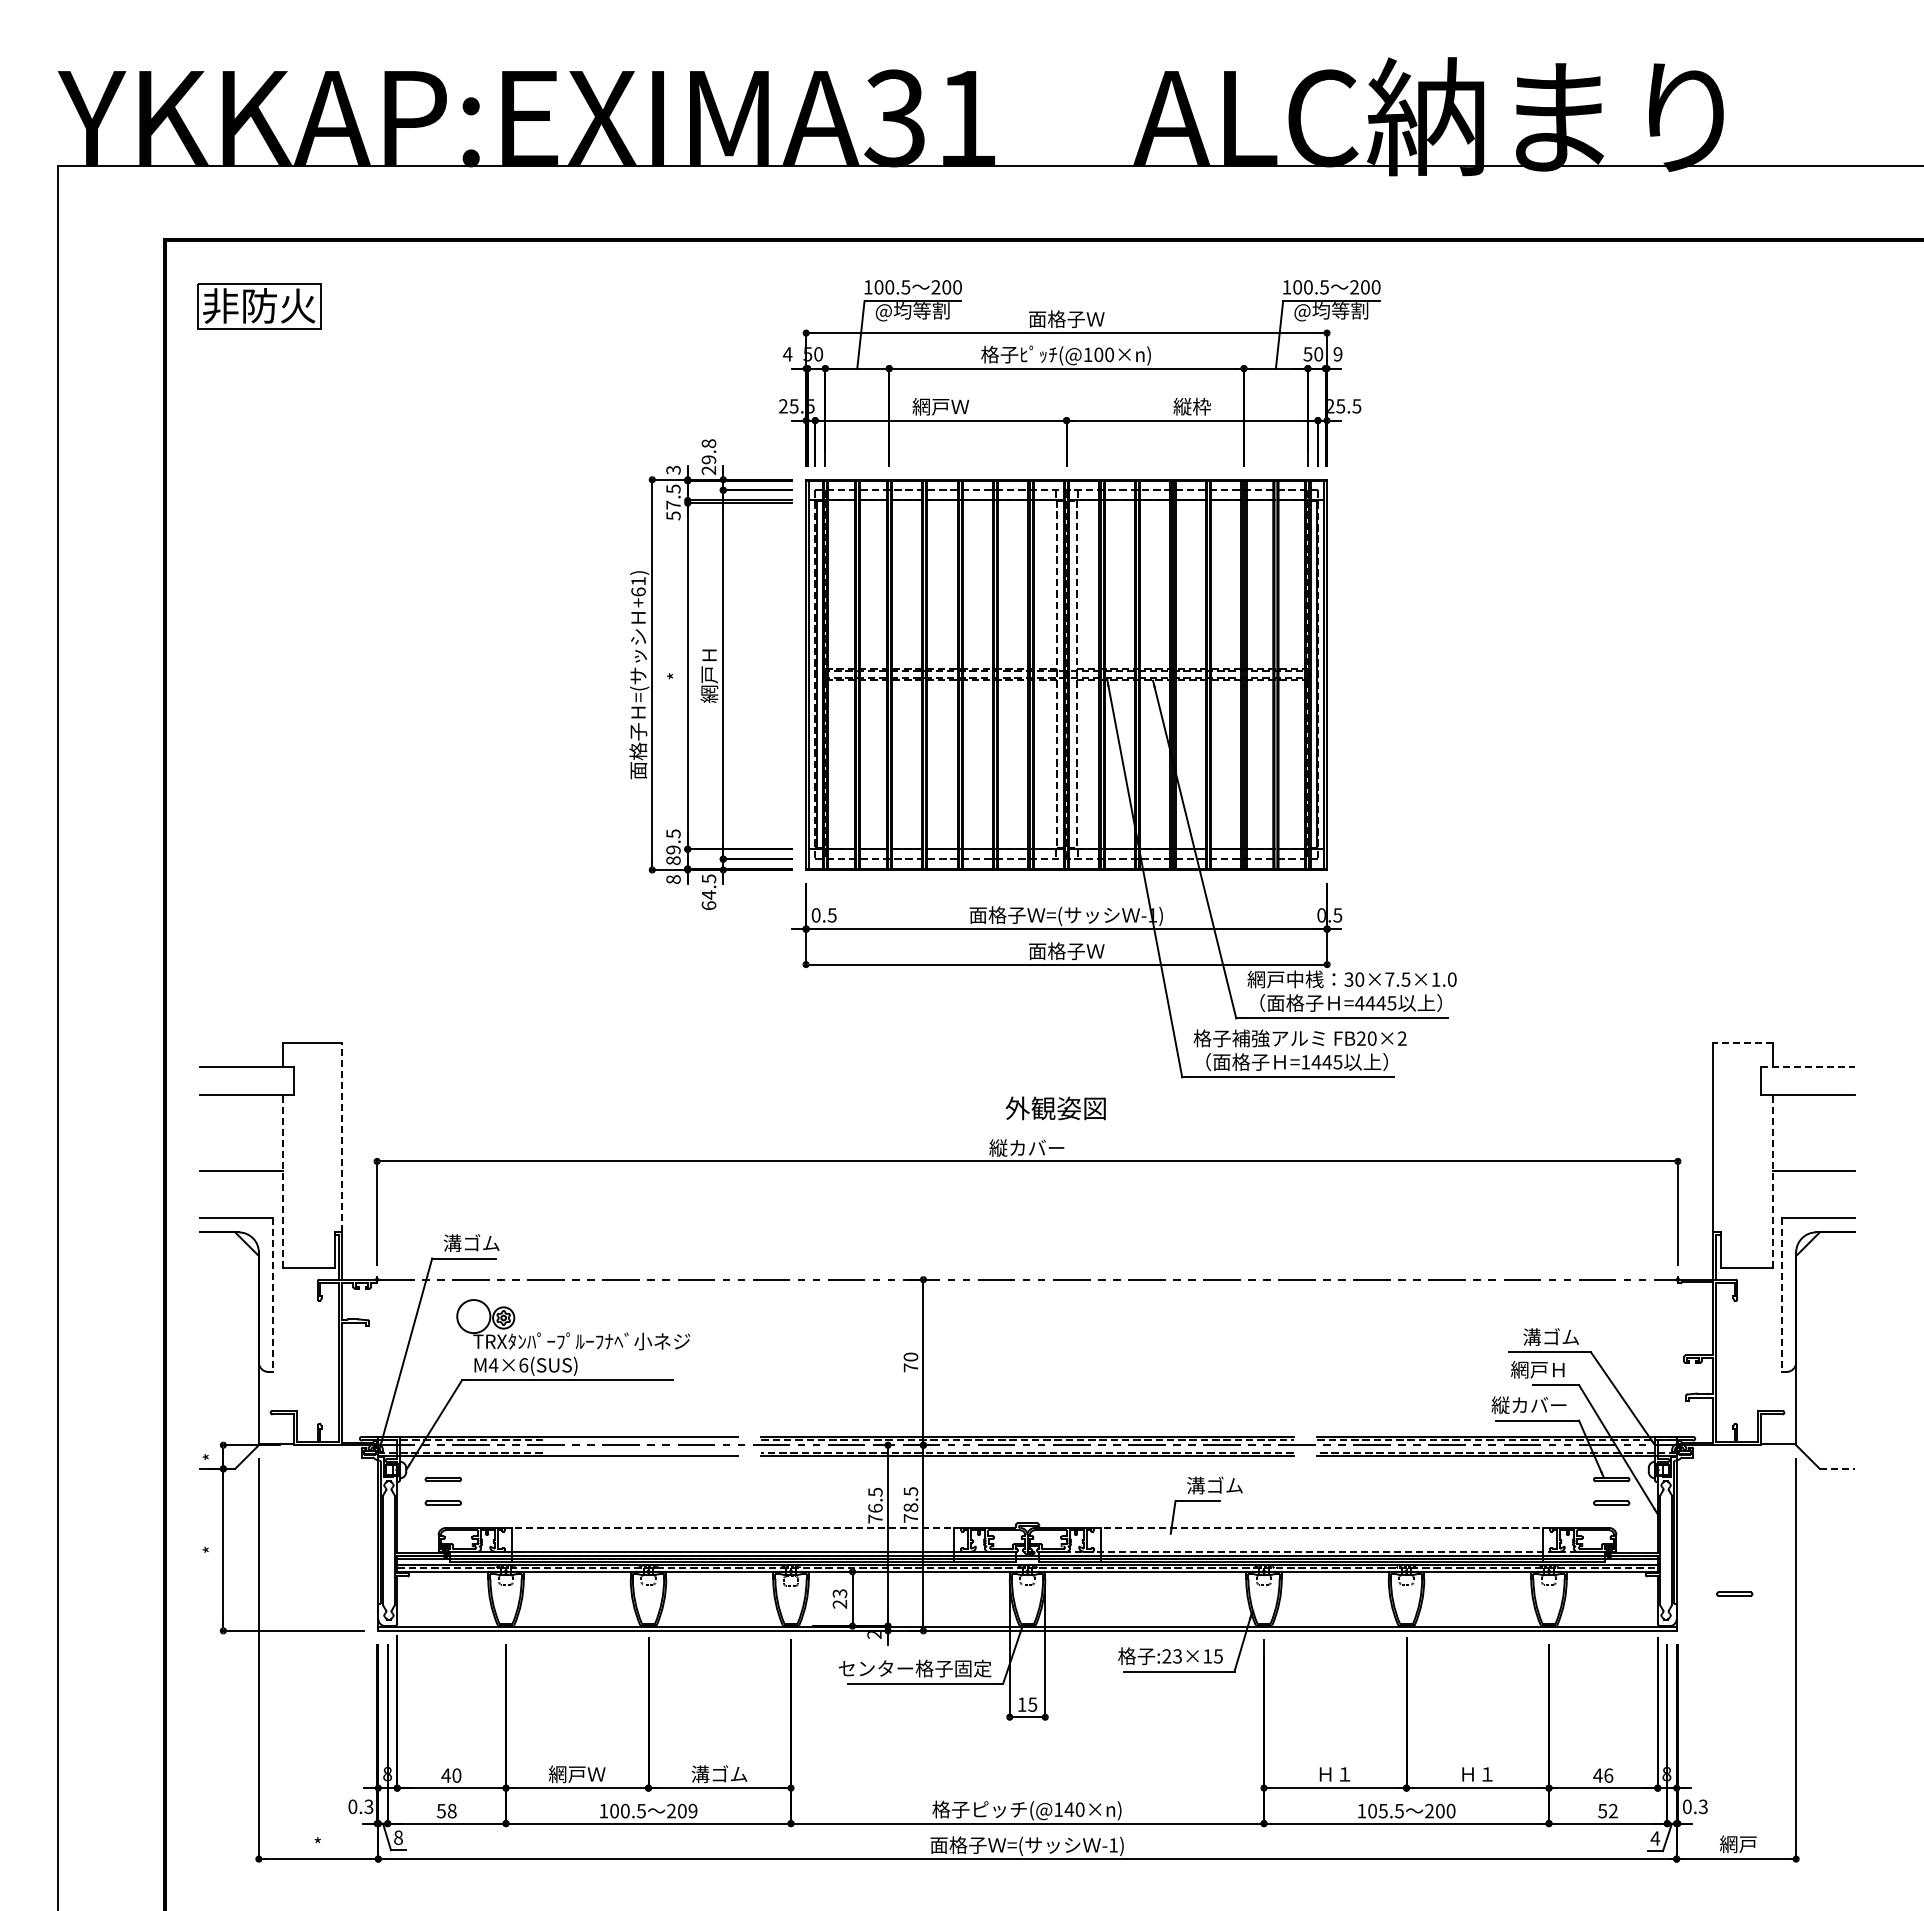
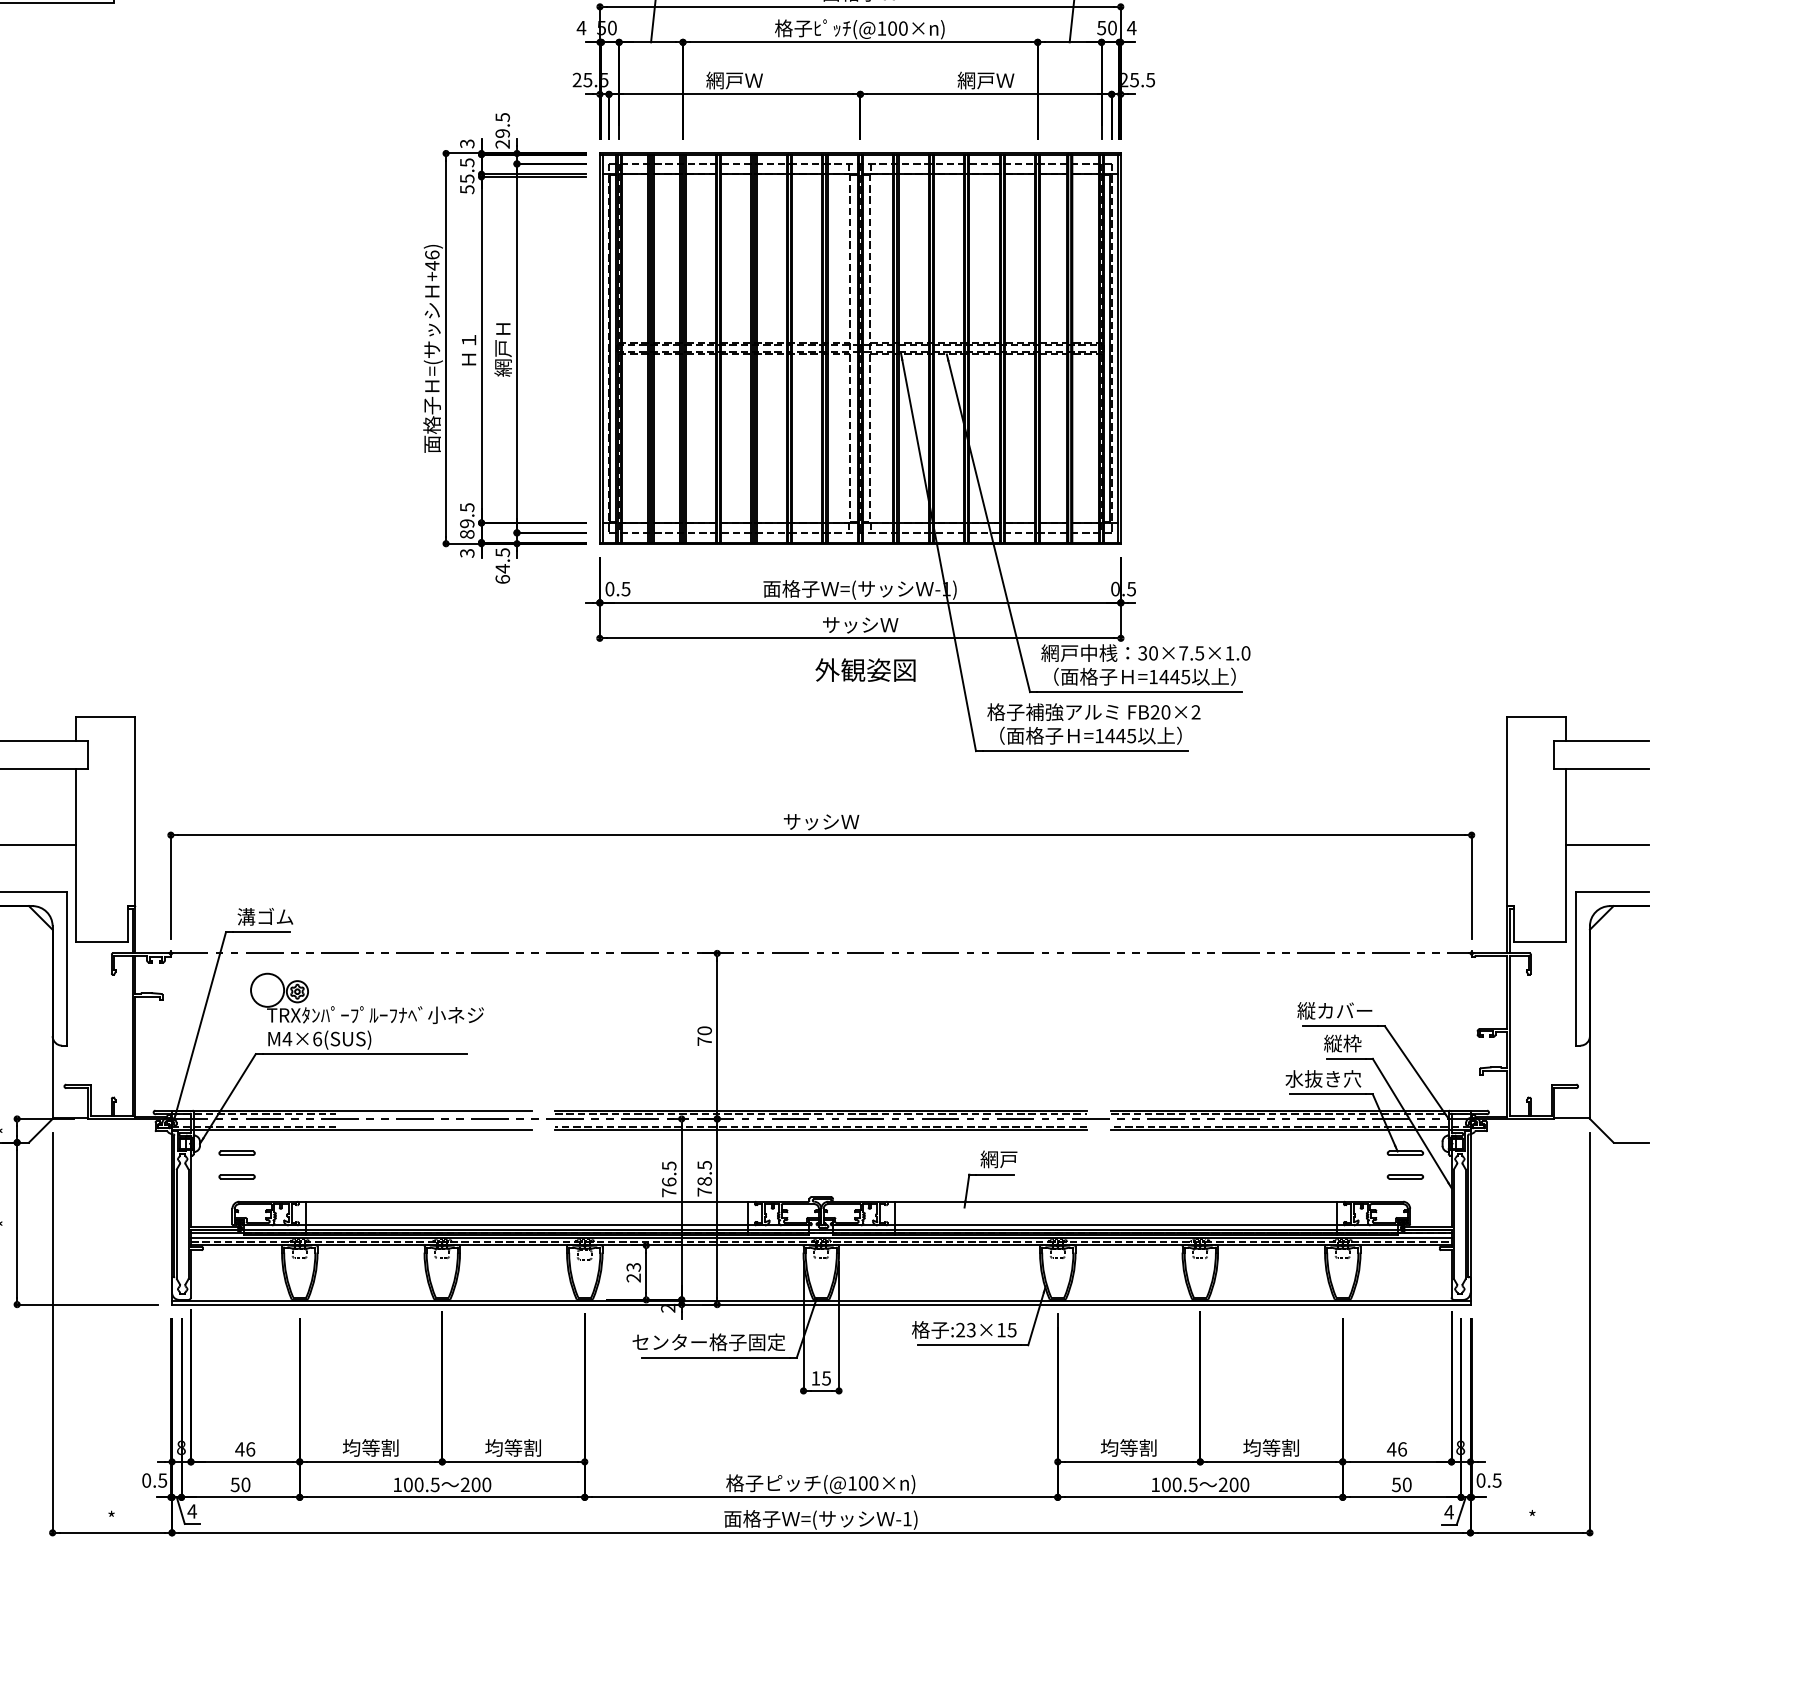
text: (1337, 354) -> (1131, 28), 9 -> 4
text: (1191, 406) -> (985, 80), 縦枠 -> 網戸Ｗ
text: (708, 443) -> (502, 117), 29.8 -> 29.5
text: (673, 504) -> (467, 178), 57.5 -> 55.5
text: (638, 586) -> (432, 260), +61) -> +46)
text: (674, 676) -> (468, 350), * -> Ｈ１
text: (673, 879) -> (467, 553), 8 -> 3
text: (1057, 951) -> (851, 625), 面格子Ｗ -> サッシＷ
text: (1359, 1003) -> (1153, 677), =4445 -> =1445
line: (1742, 1043) -> (1536, 717), dashed -> solid
line: (1808, 1066) -> (1602, 740), dashed -> solid
text: (1055, 1108) -> (865, 670), moved
line: (341, 1137) -> (135, 811), dashed -> solid
text: (1027, 1147) -> (821, 821), 縦カバー -> サッシＷ
line: (282, 1181) -> (76, 855), dashed -> solid
line: (1772, 1181) -> (1566, 855), dashed -> solid
line: (273, 1295) -> (67, 969), dashed -> solid
line: (1781, 1295) -> (1575, 969), dashed -> solid
text: (1540, 1336) -> (1334, 1010), 溝ゴム -> 縦カバー
text: (1539, 1369) -> (1333, 1043), 網戸Ｈ -> 縦枠
text: (1529, 1405) -> (1323, 1079), 縦カバー -> 水抜き穴
line: (1837, 1468) -> (1631, 1142), dashed -> solid
text: (1214, 1485) -> (1008, 1159), 溝ゴム -> 網戸
line: (732, 1528) -> (526, 1202), dashed -> solid
line: (1322, 1528) -> (1116, 1202), dashed -> solid
line: (1308, 1551) -> (1102, 1225), dashed -> solid
part: (1734, 1593) -> (1528, 1267), removed
text: (576, 1774) -> (370, 1448), 網戸Ｗ -> 均等割
text: (719, 1774) -> (513, 1448), 溝ゴム -> 均等割
text: (1334, 1774) -> (1128, 1448), Ｈ１ -> 均等割
text: (1477, 1774) -> (1271, 1448), Ｈ１ -> 均等割
text: (456, 1775) -> (250, 1449), 40 -> 46
text: (369, 1806) -> (163, 1480), 0.3 -> 0.5
text: (1703, 1806) -> (1497, 1480), 0.3 -> 0.5
text: (1069, 1809) -> (863, 1483), (@140×n) -> (@100×n)
text: (1382, 1810) -> (1176, 1484), 105.5 -> 100.5
text: (451, 1811) -> (245, 1485), 58 -> 50
text: (692, 1811) -> (486, 1485), 209 -> 200
text: (1613, 1811) -> (1407, 1485), 52 -> 50
text: (398, 1837) -> (192, 1511), 8 -> 4
text: (1738, 1844) -> (1532, 1518), 網戸 -> *

